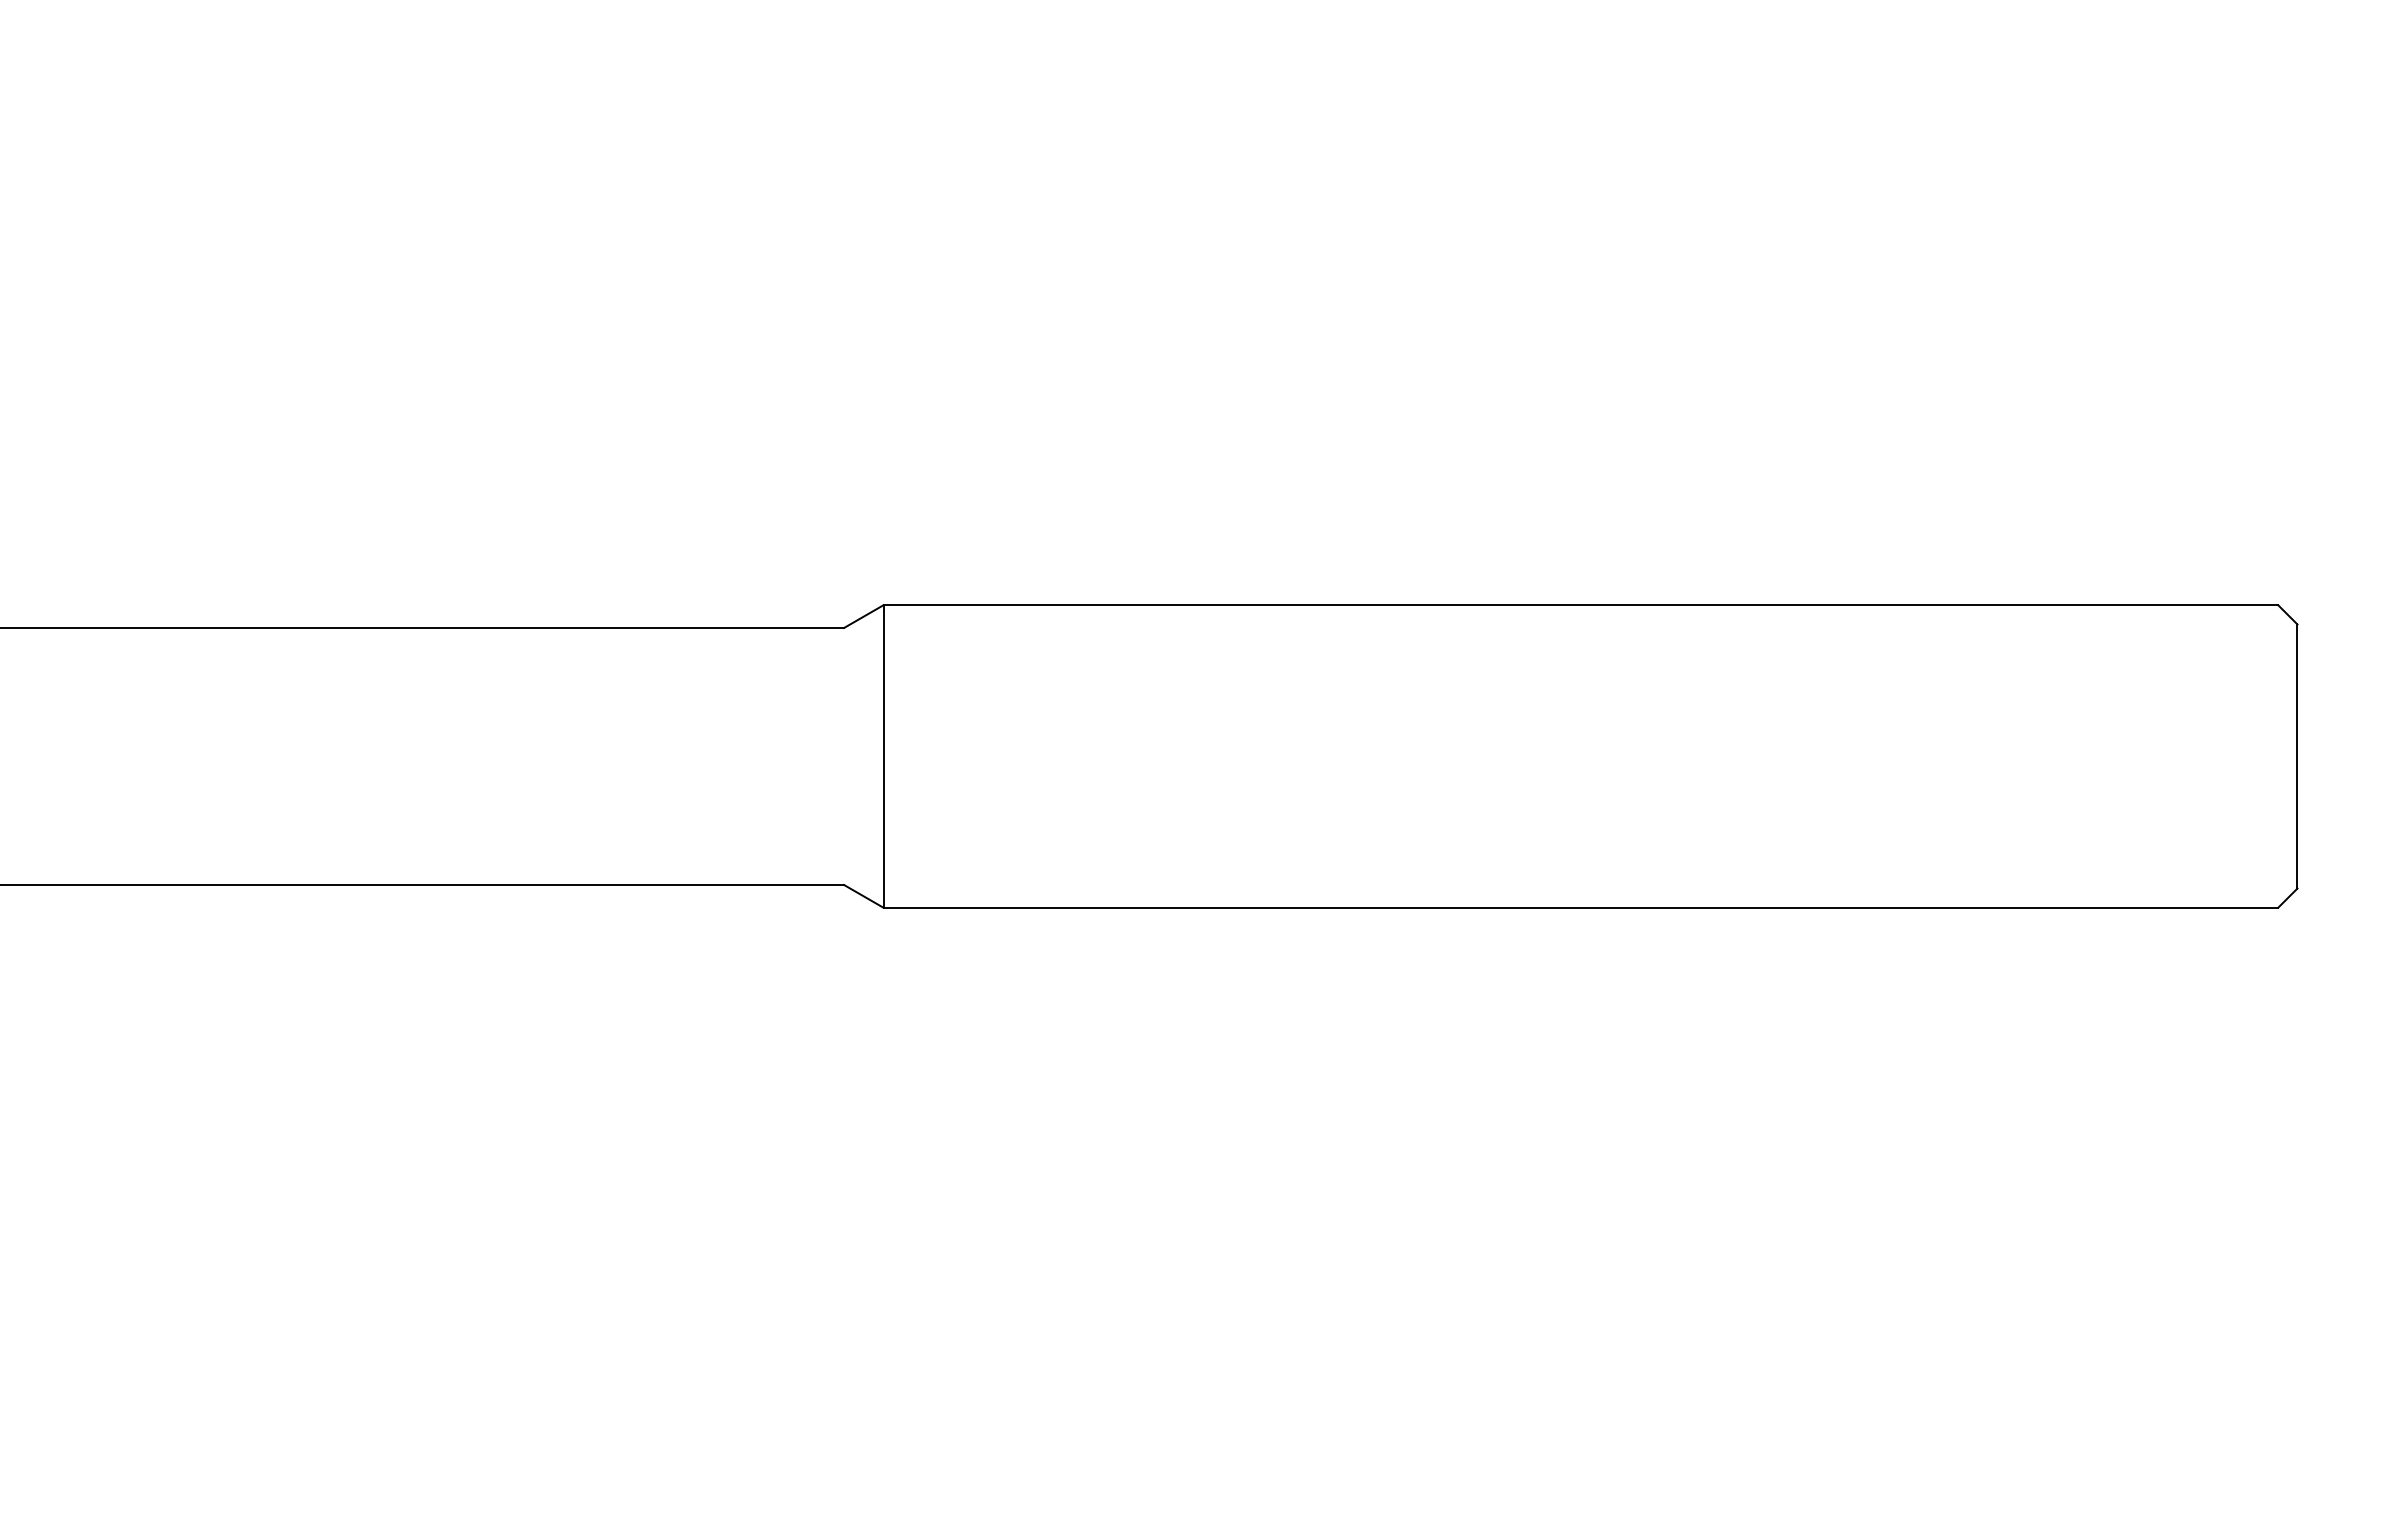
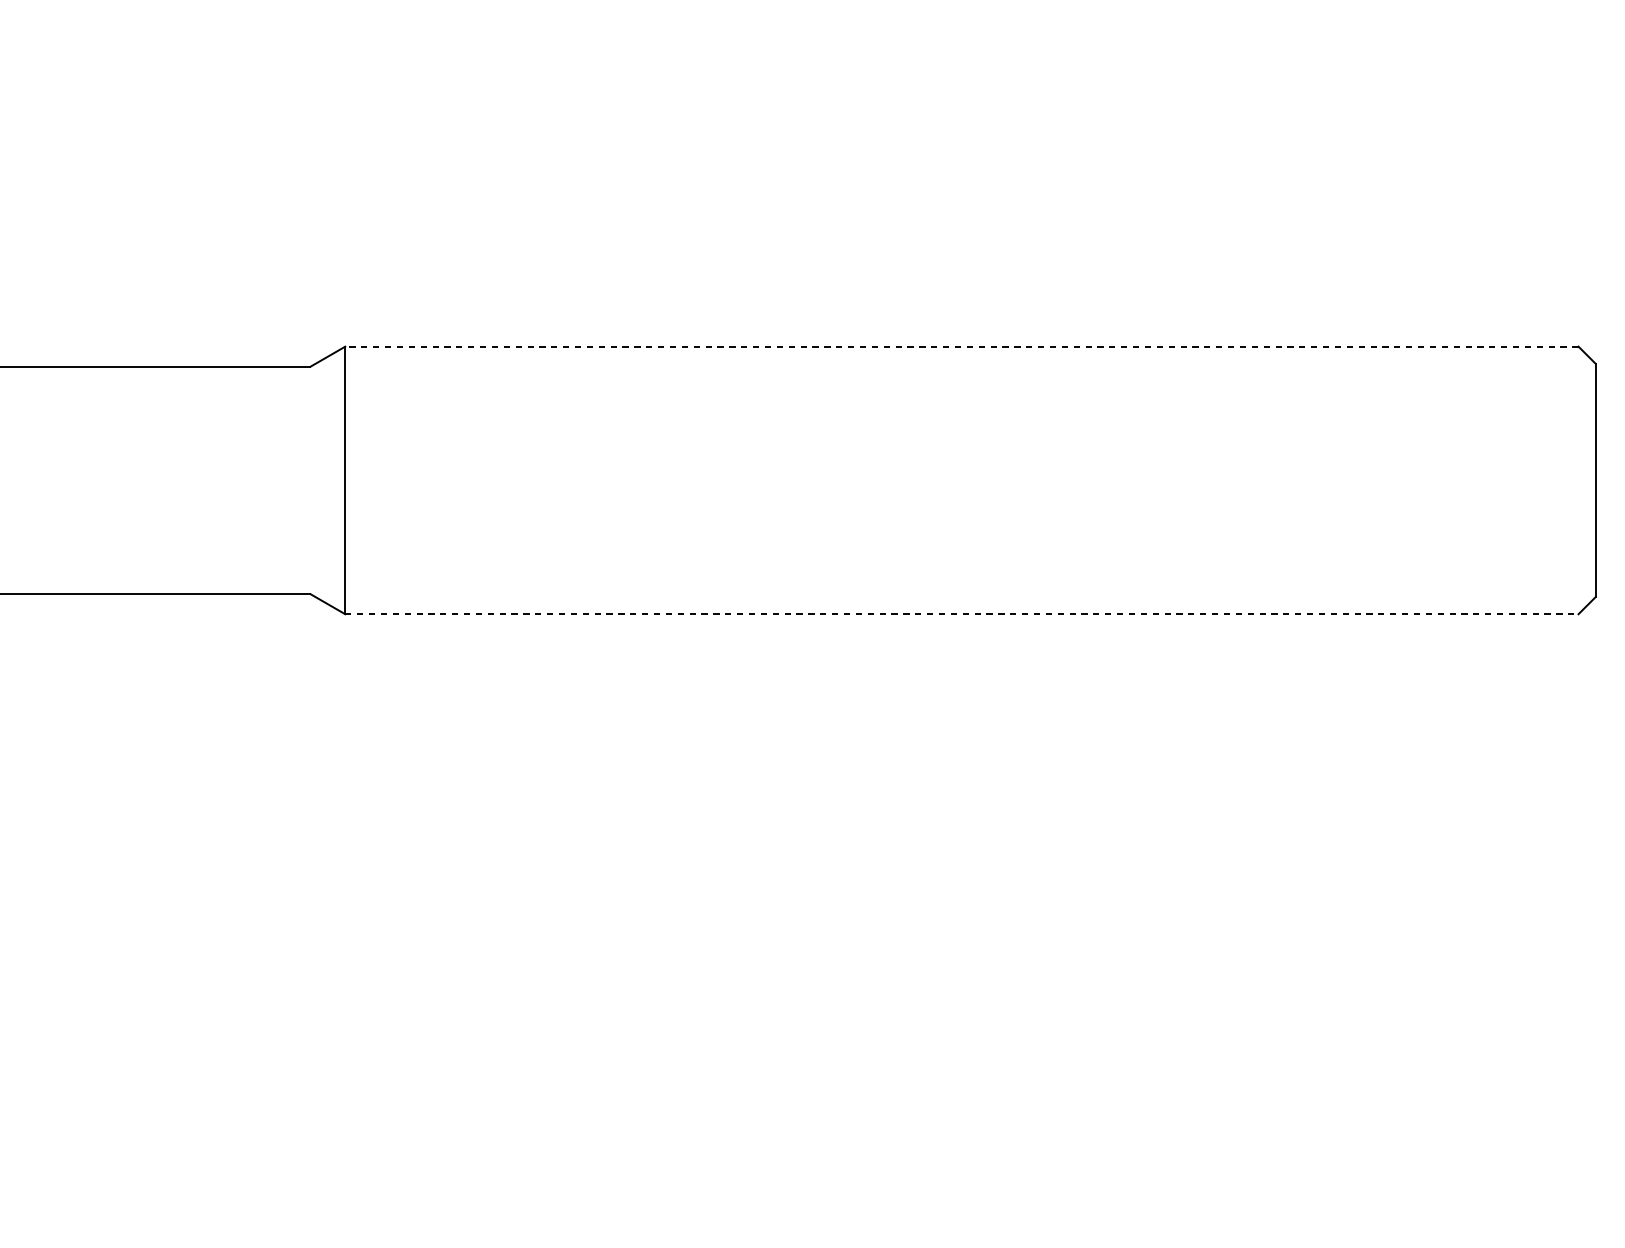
line: (1580, 605) -> (961, 346), solid -> dashed
line: (1581, 907) -> (962, 613), solid -> dashed

